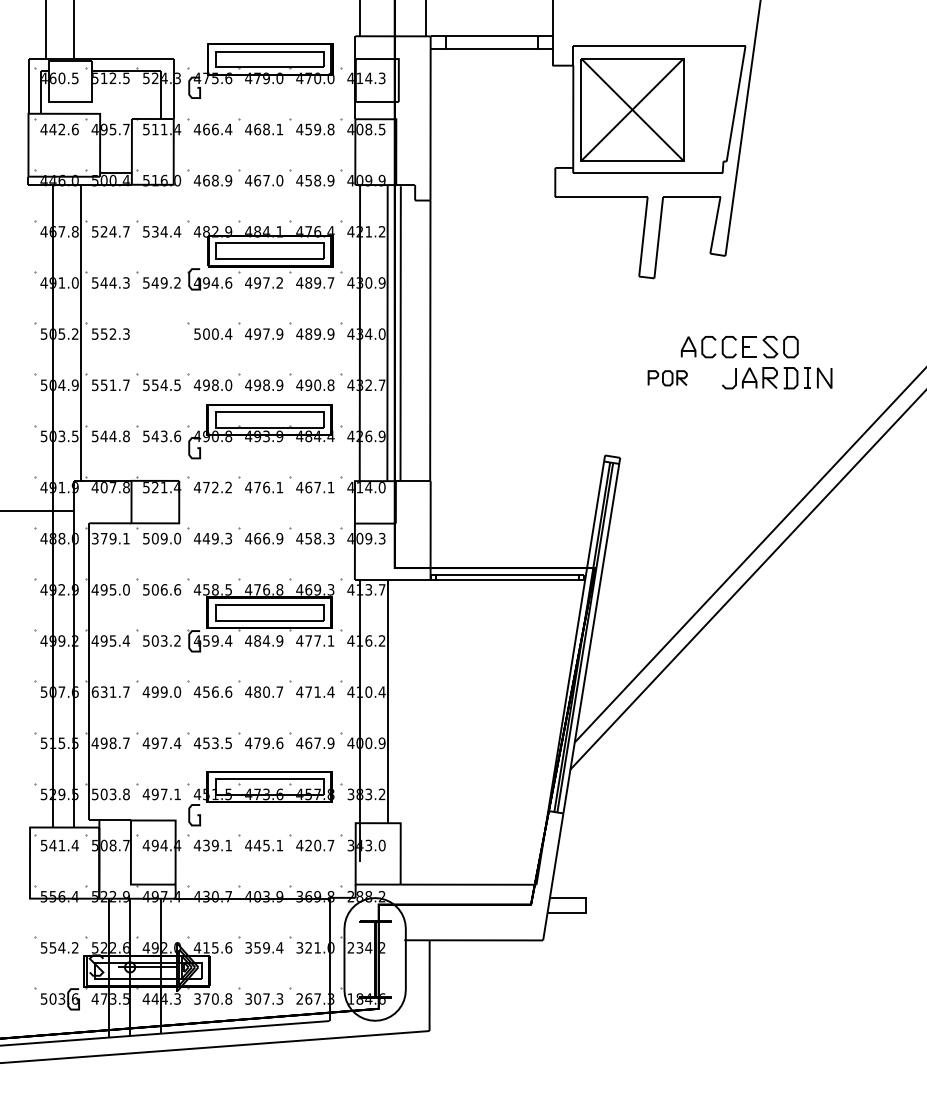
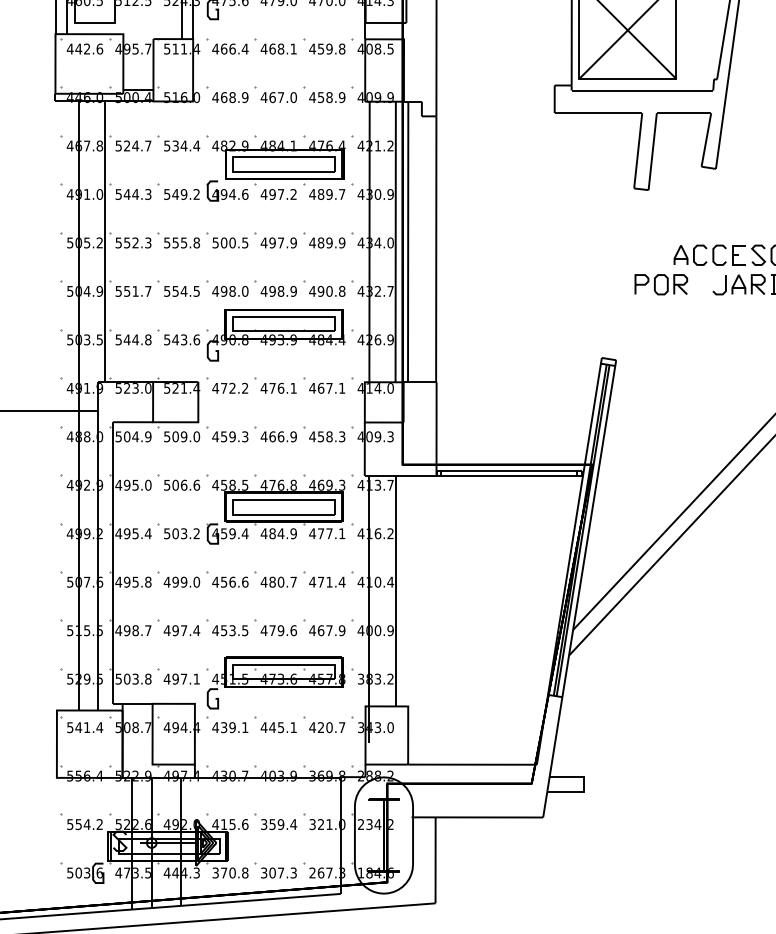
part: (158, 330) -> (178, 239), added
text: (228, 333) -> (245, 242), 500.4 -> 500.5
part: (667, 378) -> (661, 285), size x1.43
text: (110, 487) -> (133, 388), 407.8 -> 523.0
text: (110, 538) -> (133, 436), 379.1 -> 504.9
text: (206, 538) -> (224, 436), 449.3 -> 459.3
text: (110, 691) -> (133, 581), 631.7 -> 495.8

